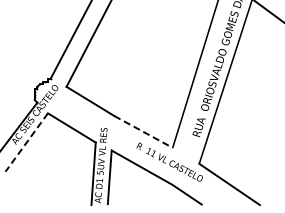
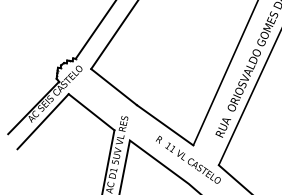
line: (143, 132) -> (165, 125), dashed -> solid
line: (26, 142) -> (42, 121), dashed -> solid

